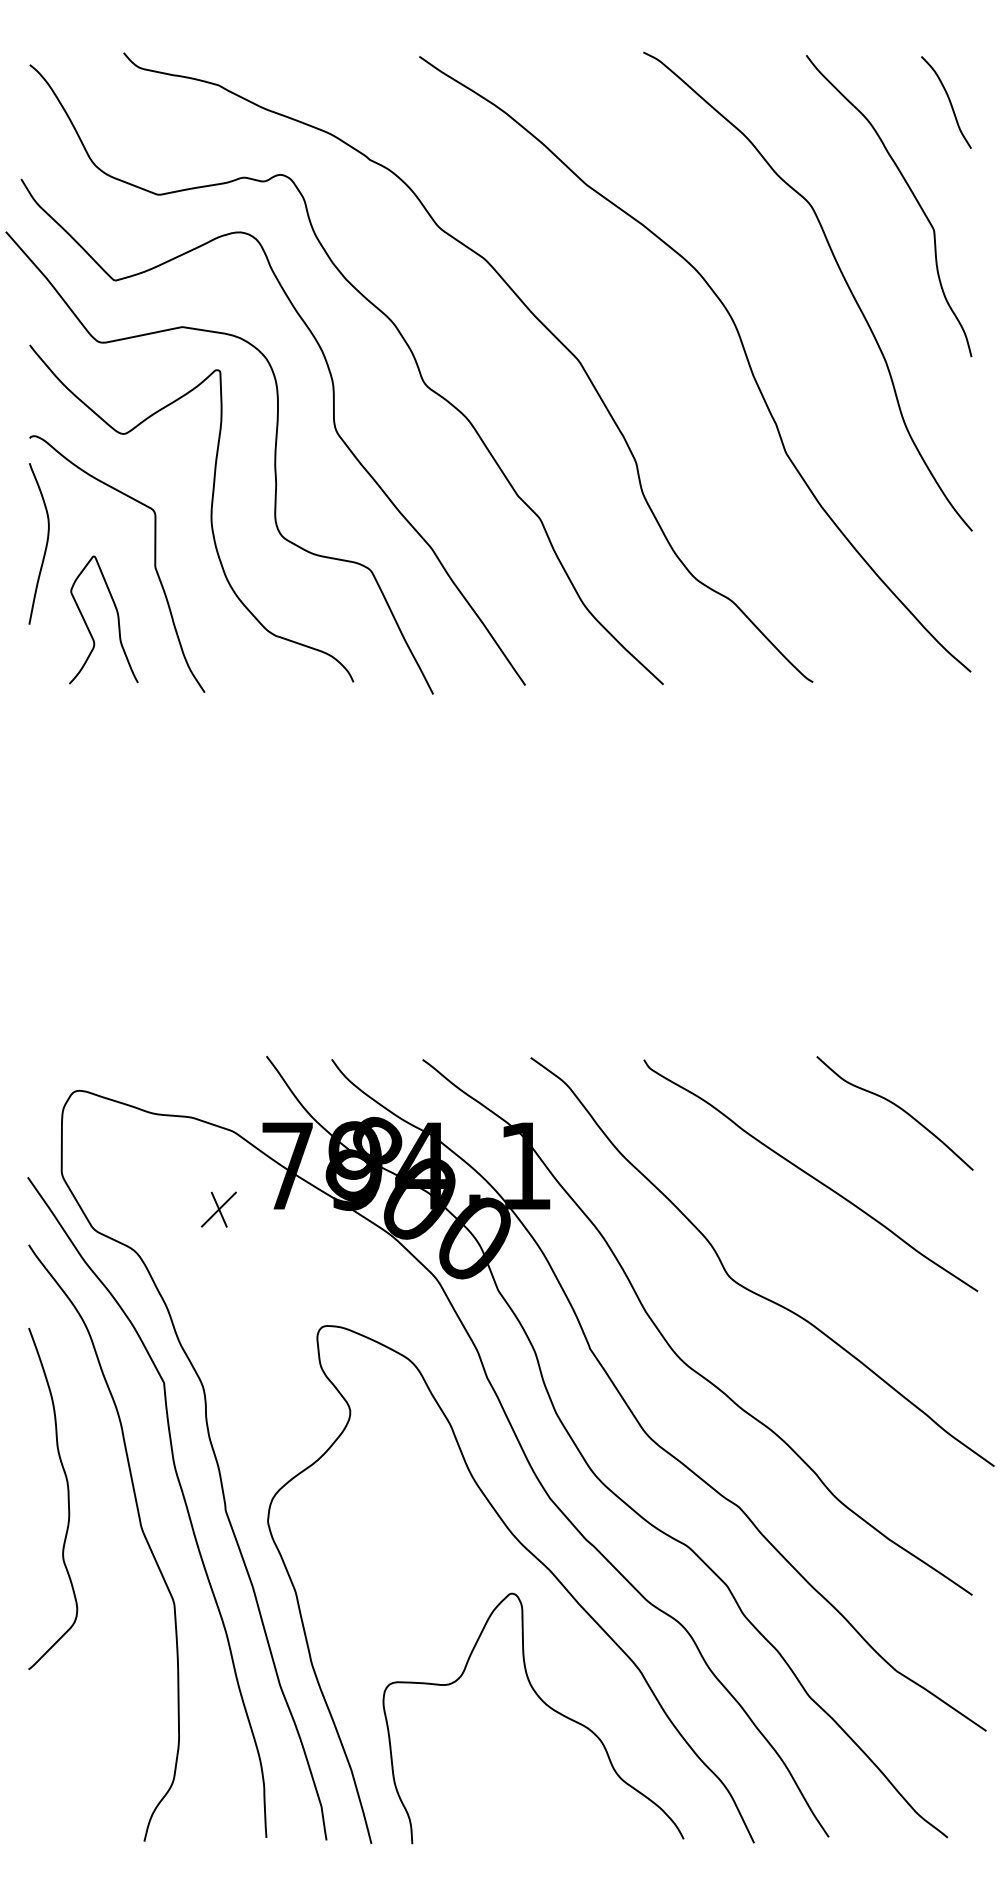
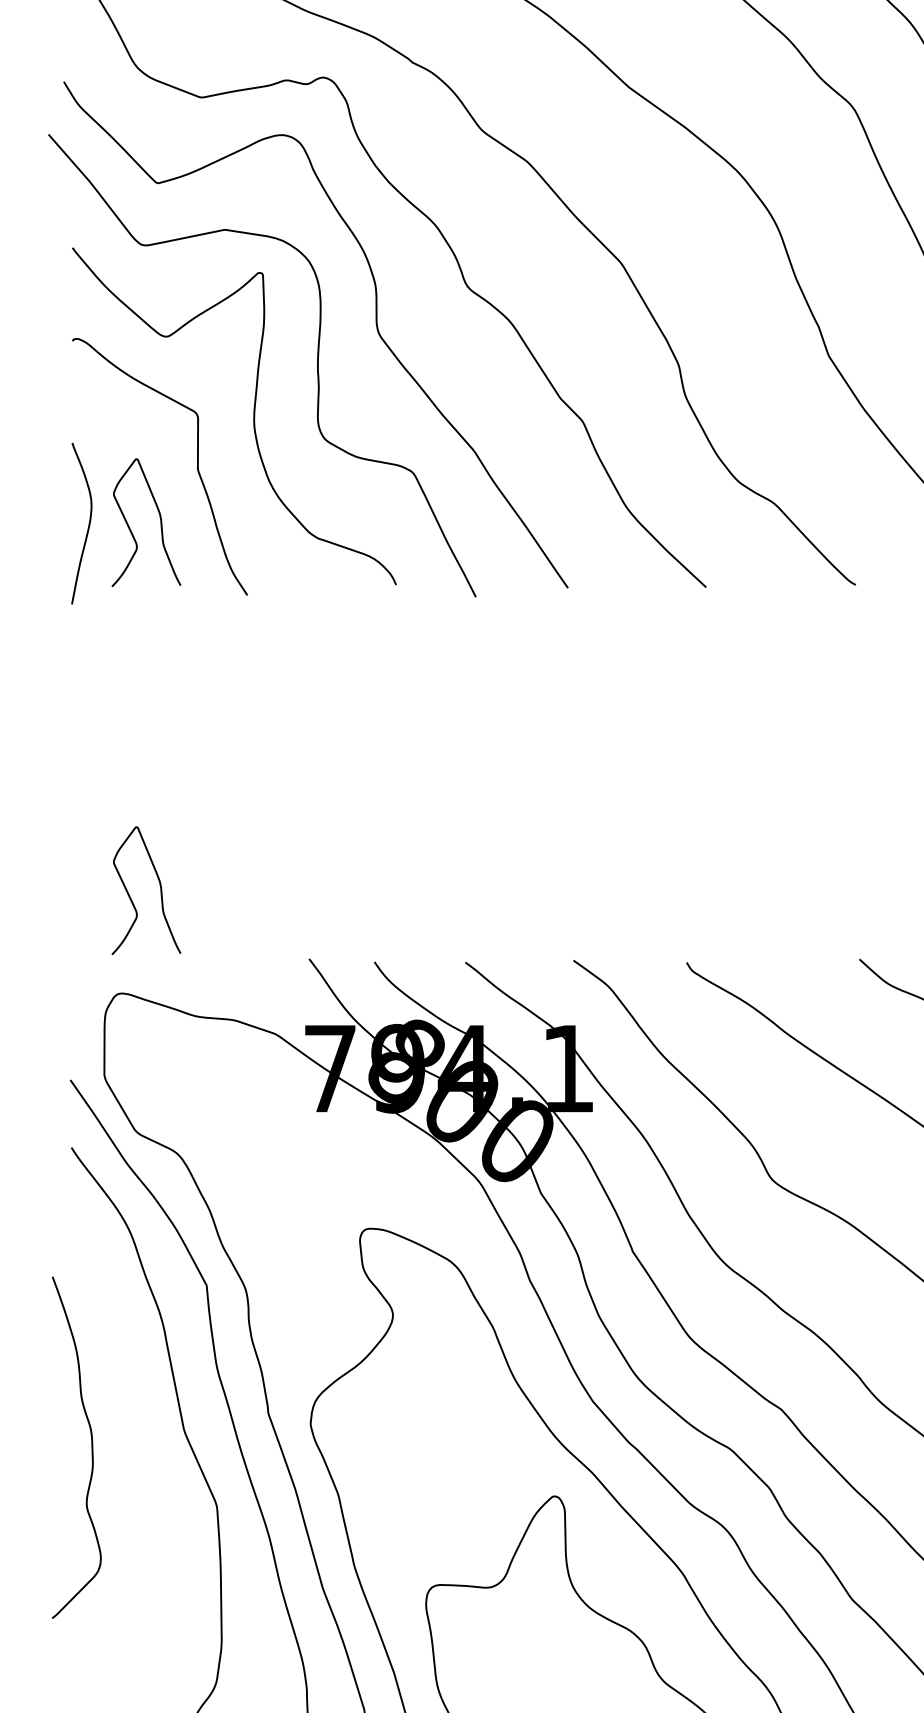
curve: (45, 545) -> (88, 525), moved
curve: (117, 987) -> (160, 890), added
part: (218, 1209) -> (261, 1112), removed
curve: (67, 1498) -> (91, 1447), moved

